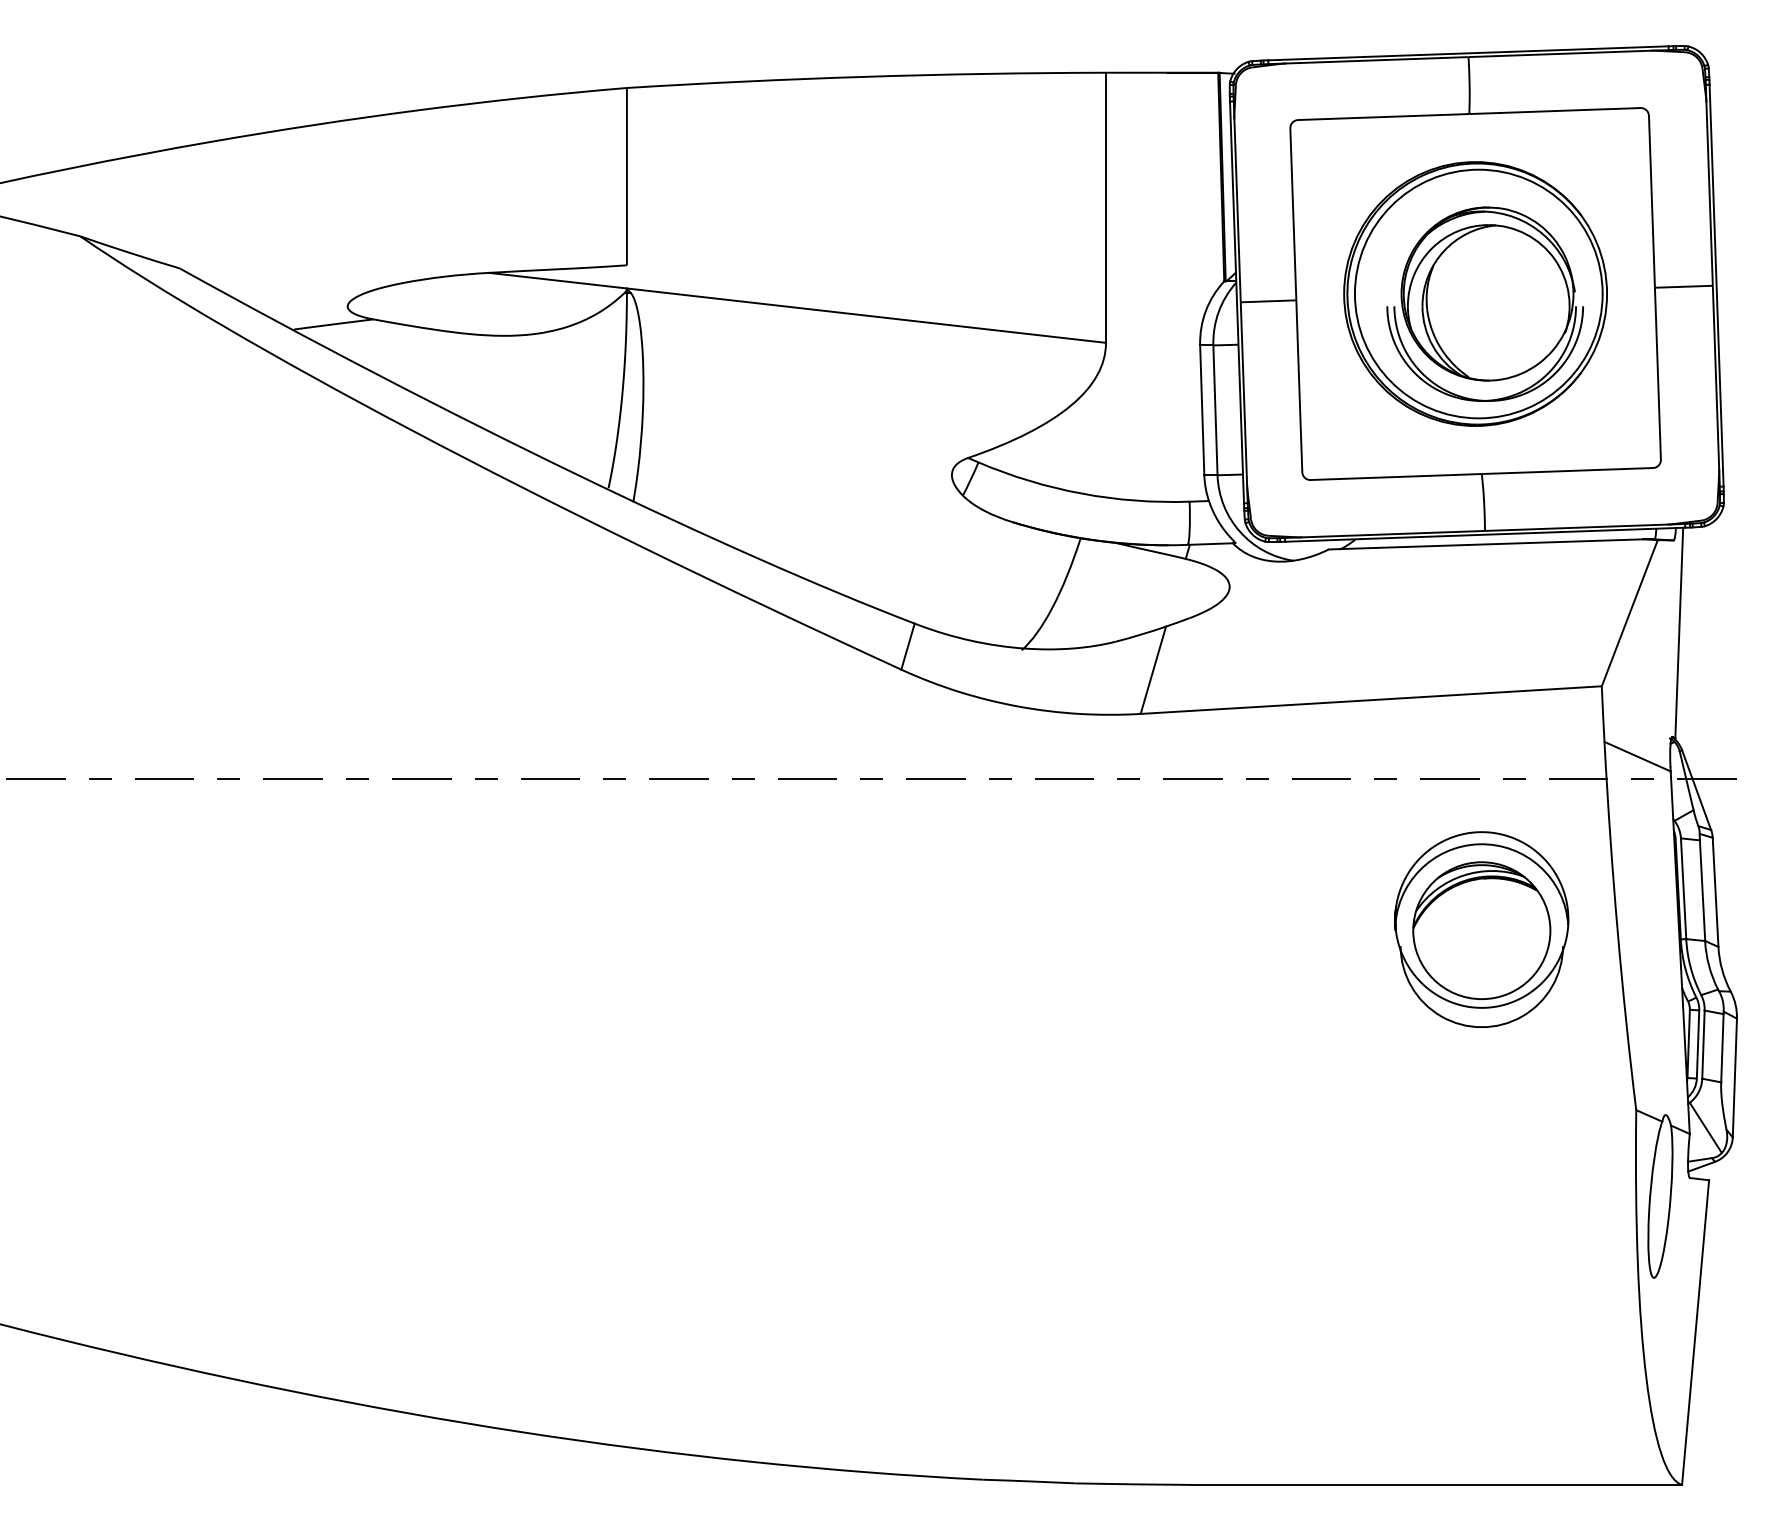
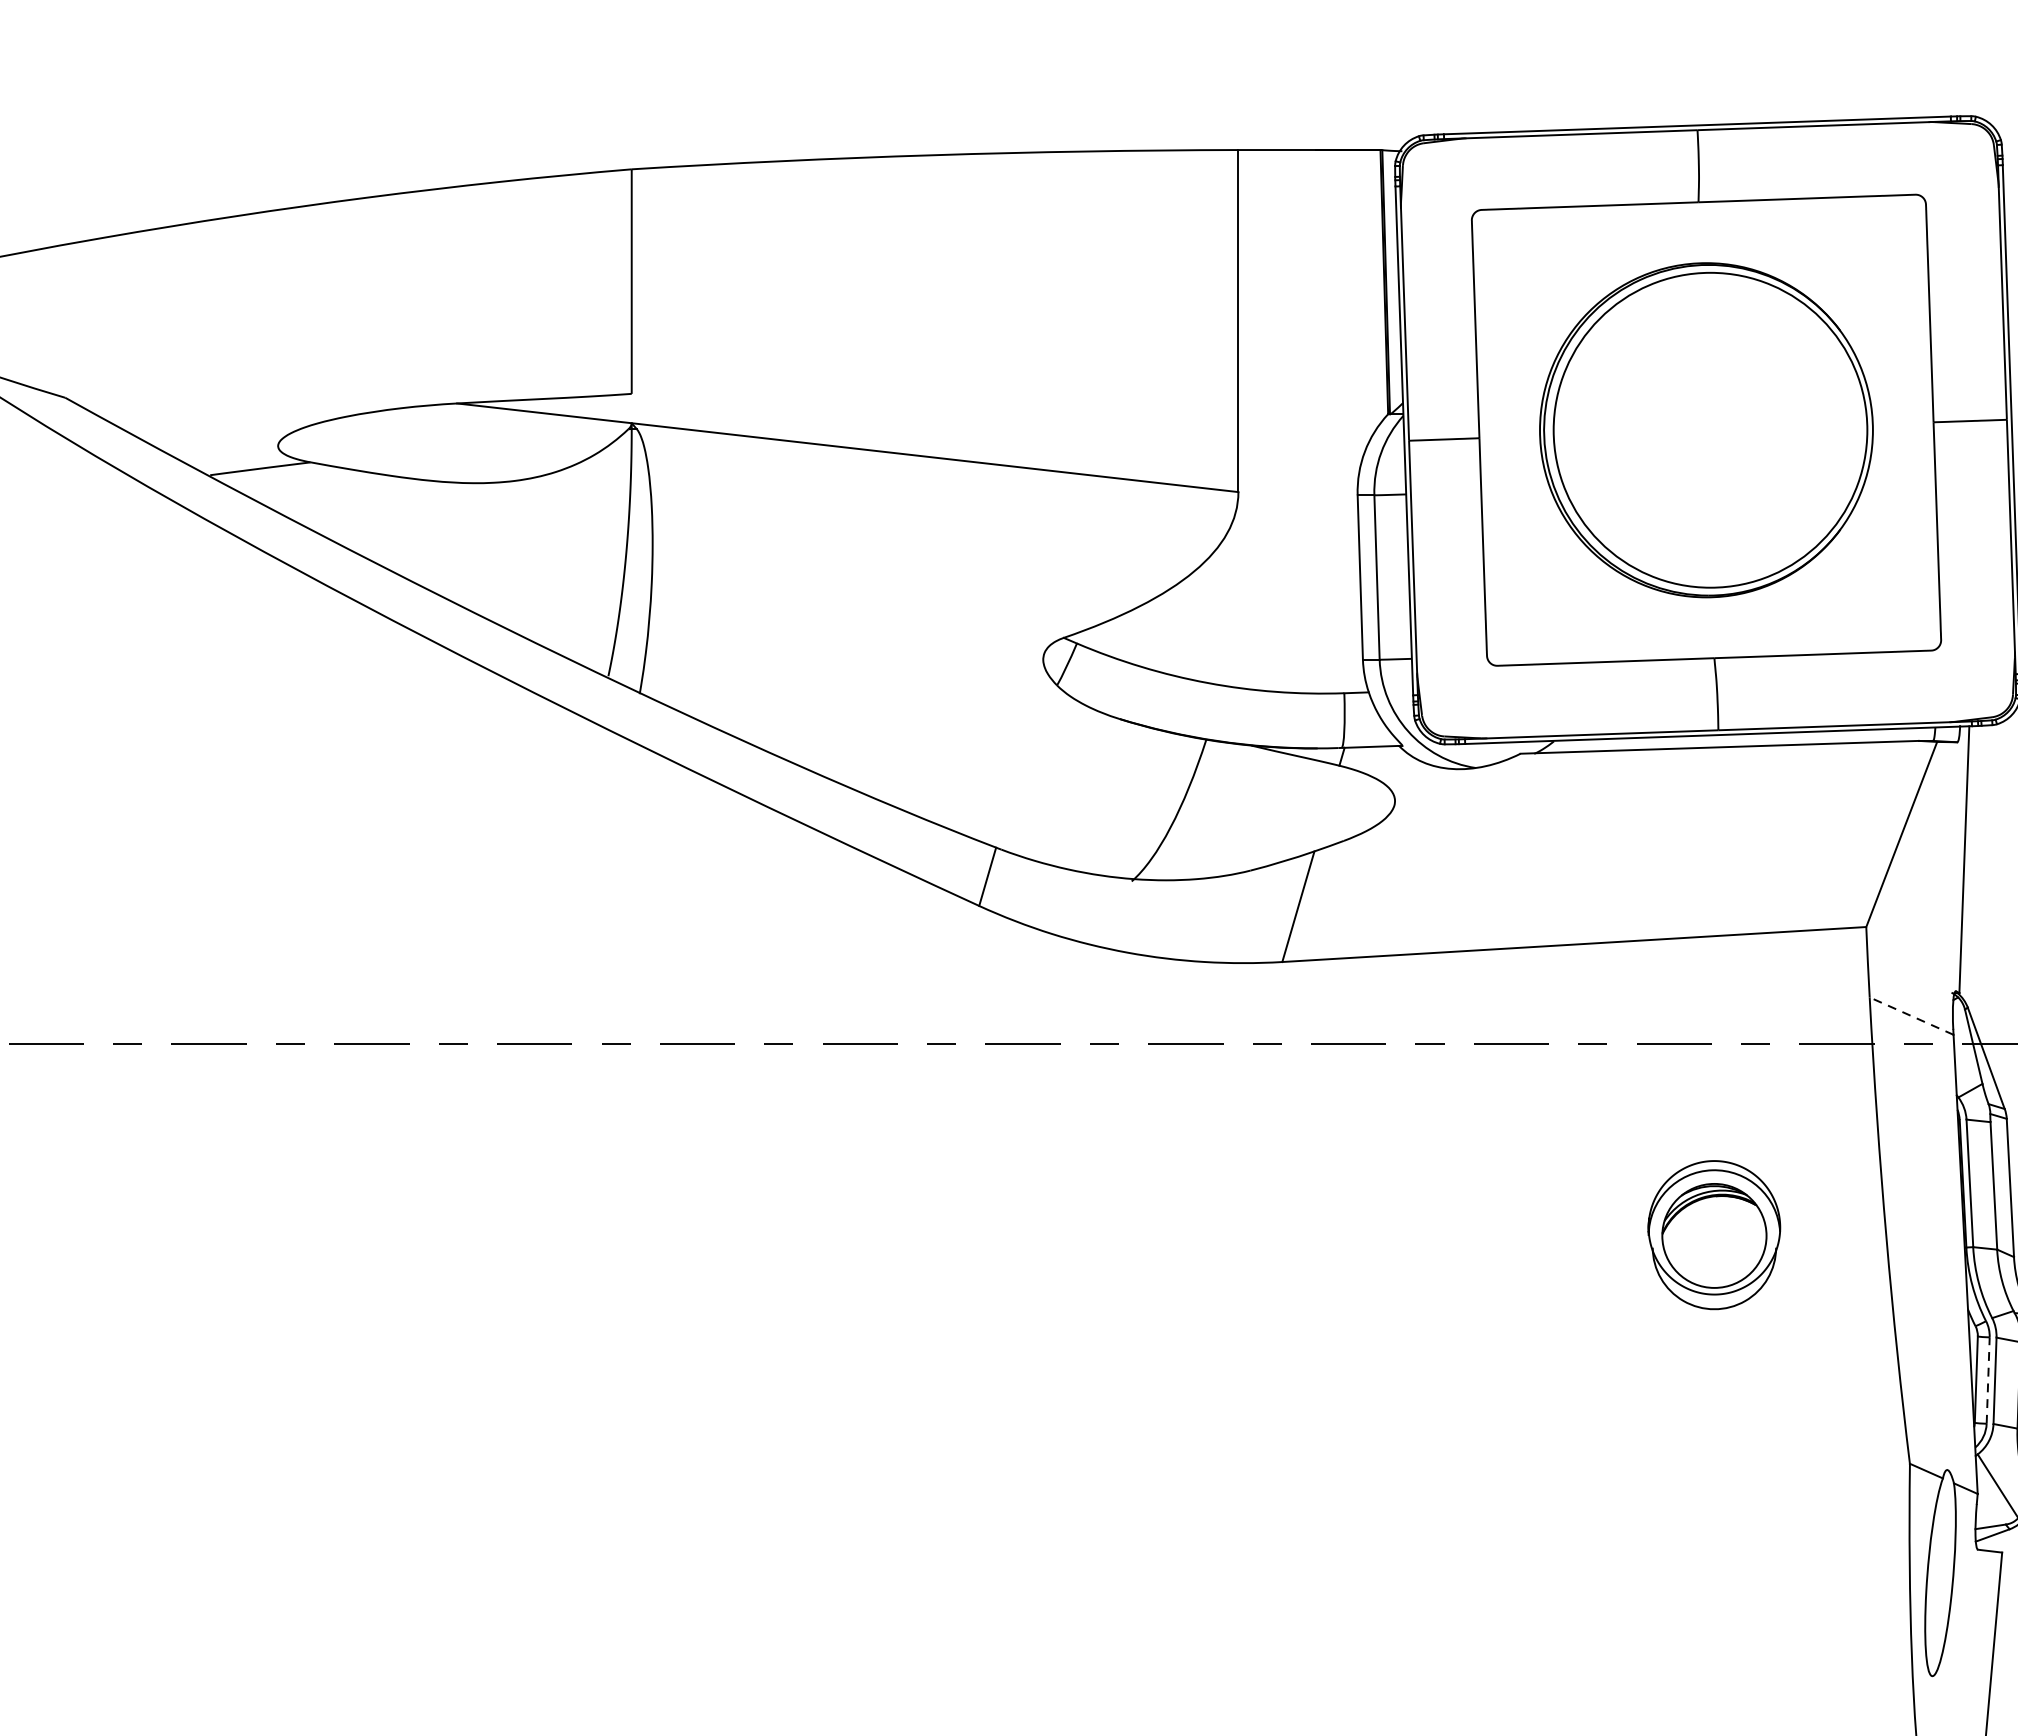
part: (1484, 303) -> (1717, 442), removed
line: (1637, 756) -> (1911, 1015), solid -> dashed
part: (1481, 929) -> (1713, 1235), size x0.6
line: (1698, 1043) -> (1988, 1379), solid -> dashed

